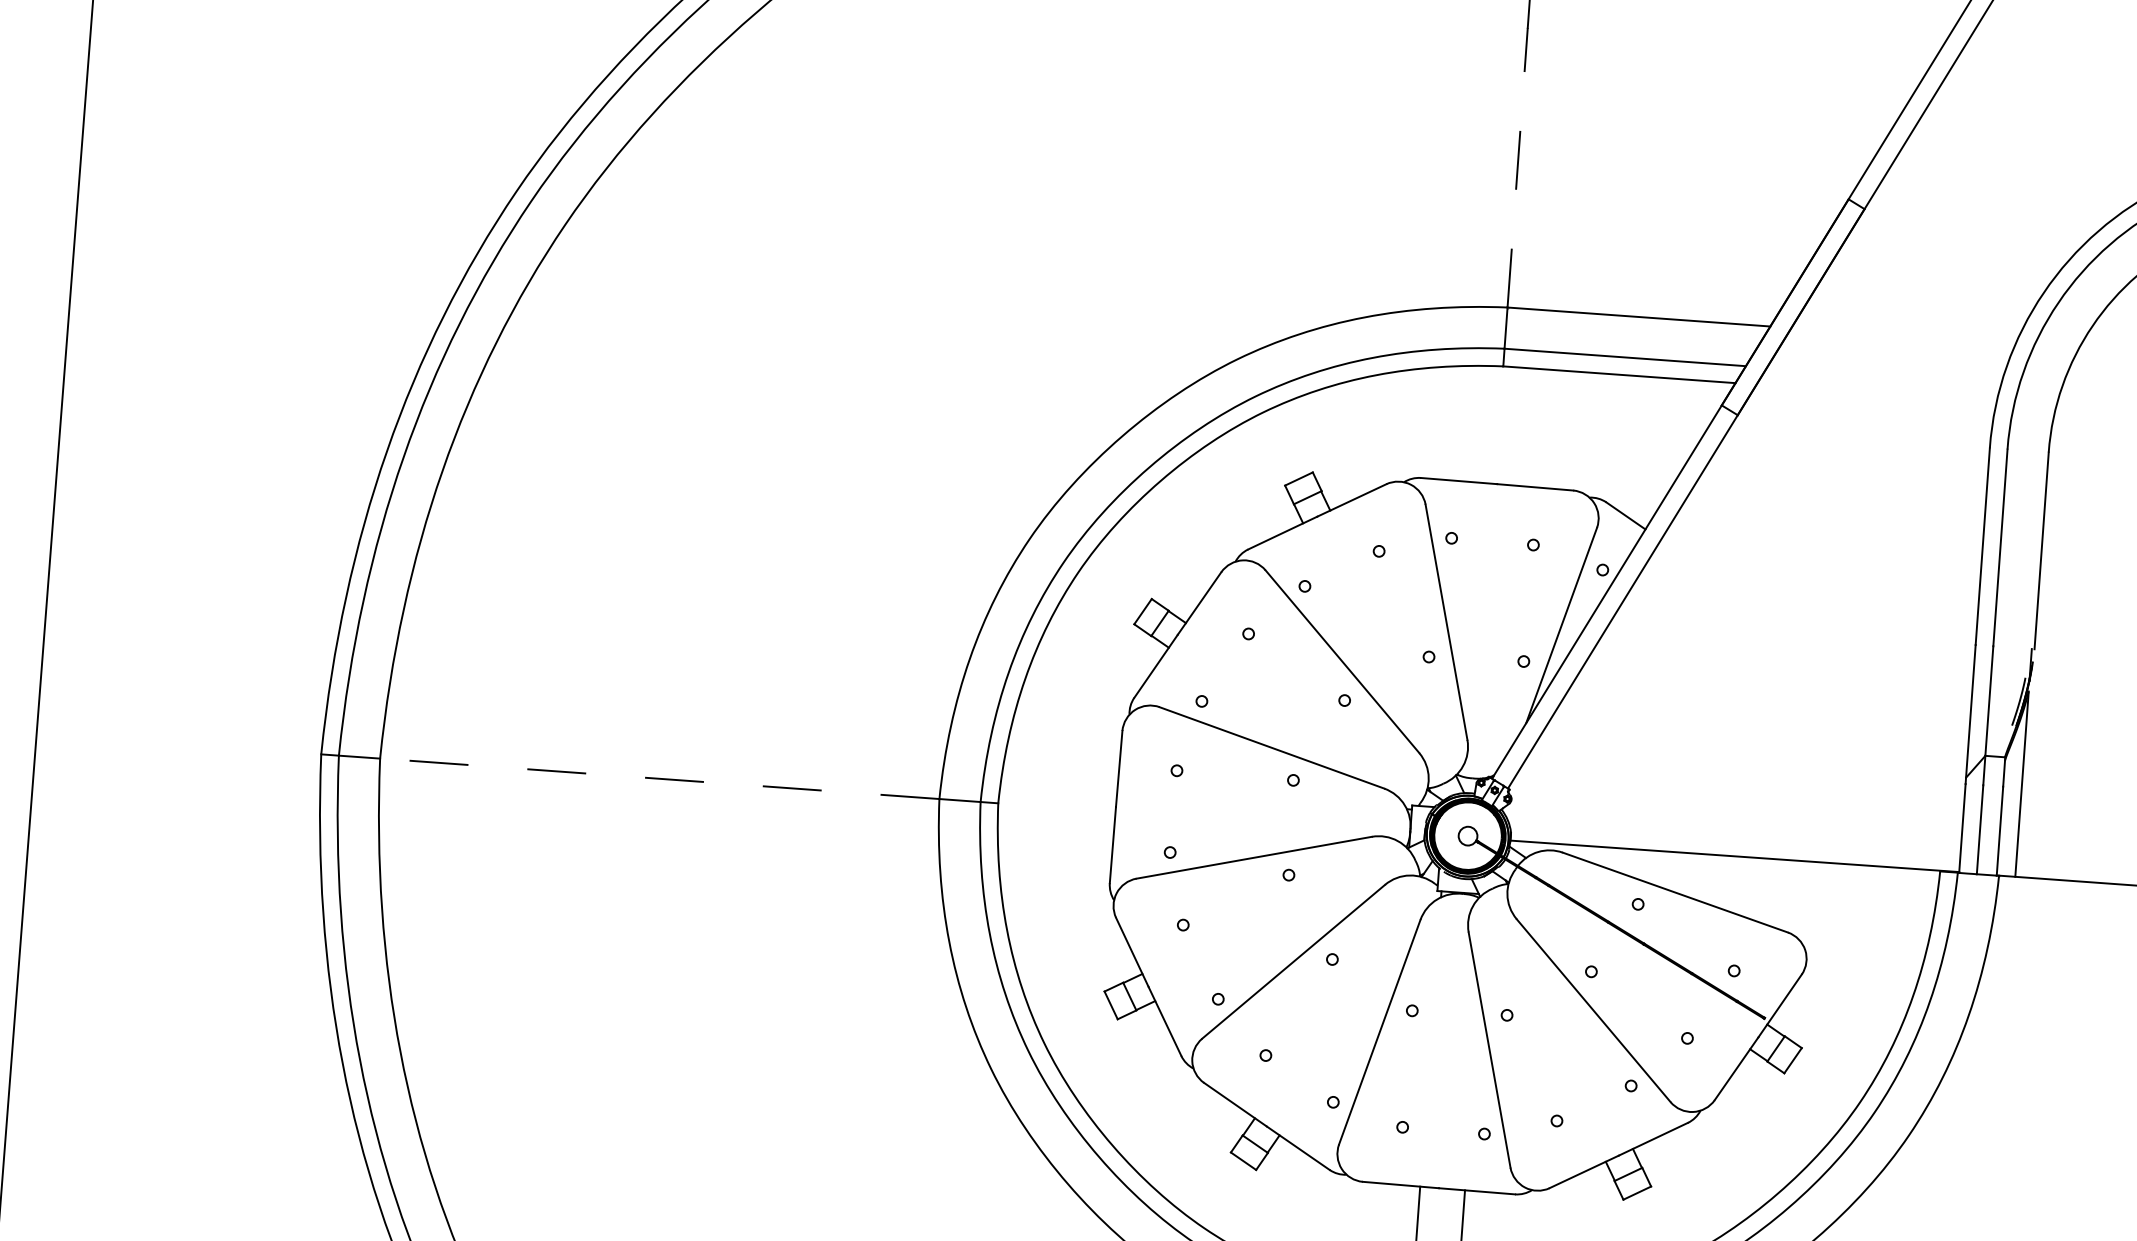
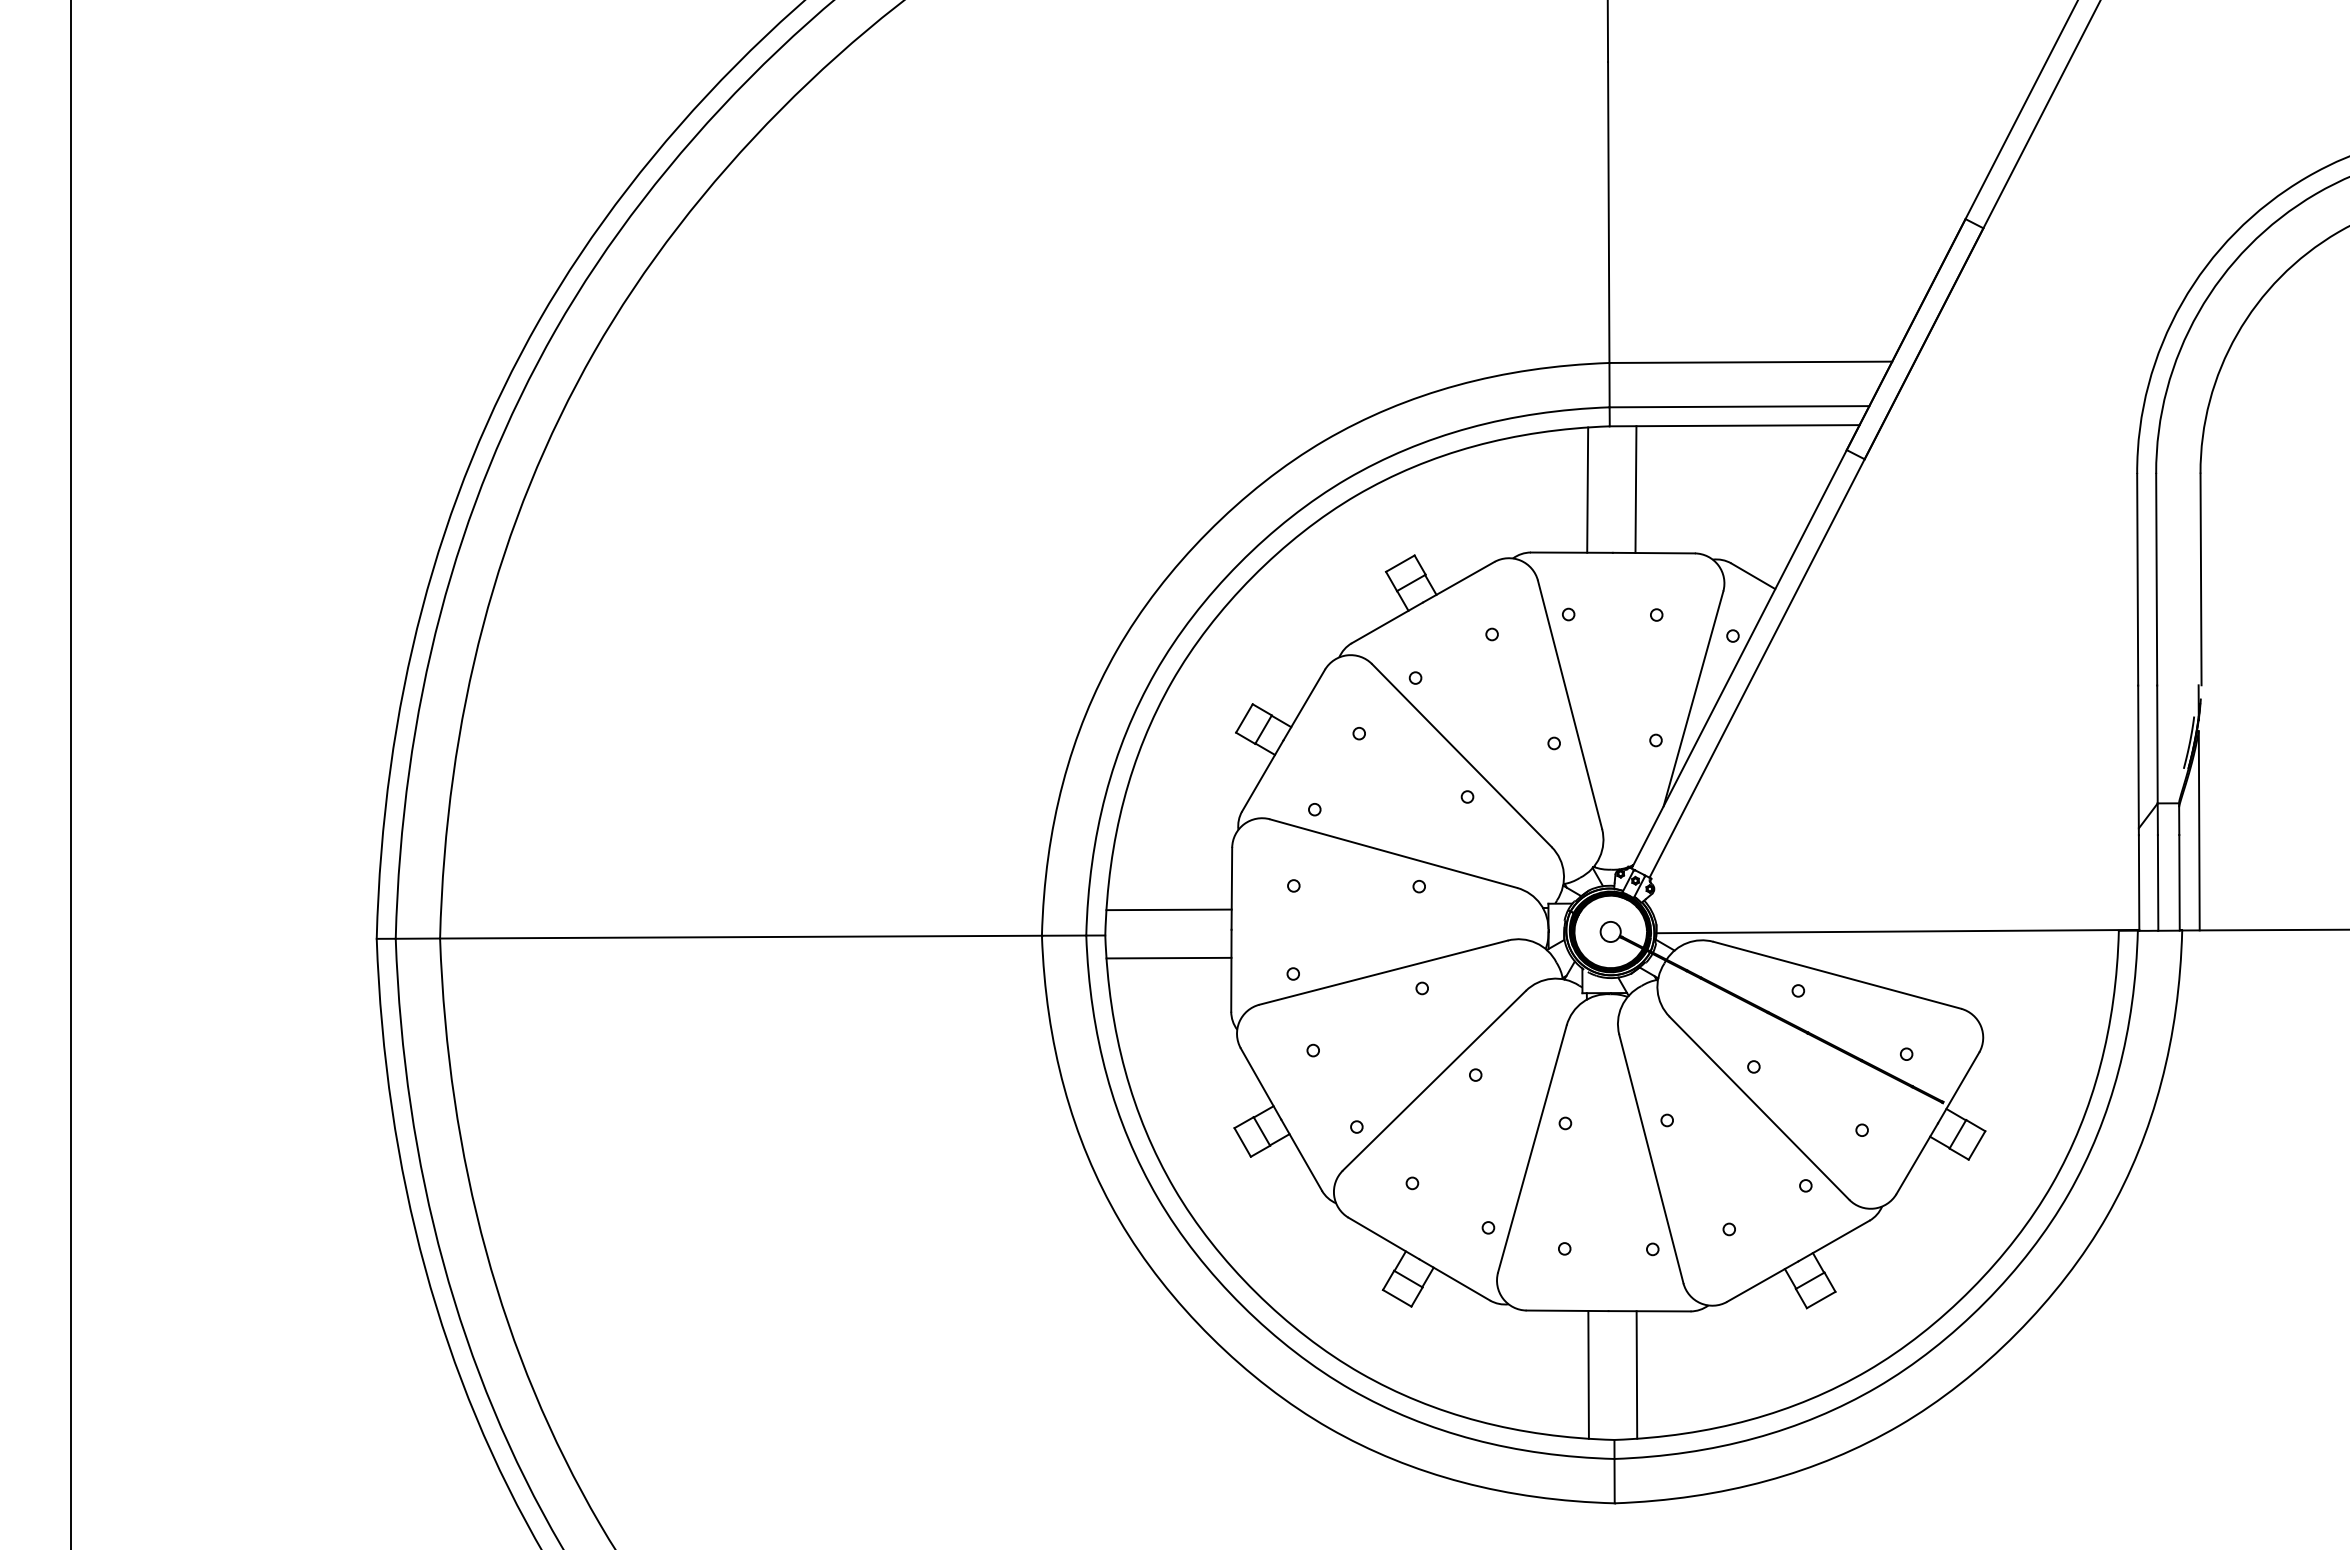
line: (1517, 167) -> (1608, 212), dashed -> solid
line: (1478, 423) -> (1587, 489), added
line: (1522, 426) -> (1635, 489), added
line: (660, 779) -> (741, 937), dashed -> solid
line: (1058, 783) -> (1168, 909), added
line: (1055, 828) -> (1168, 957), added

